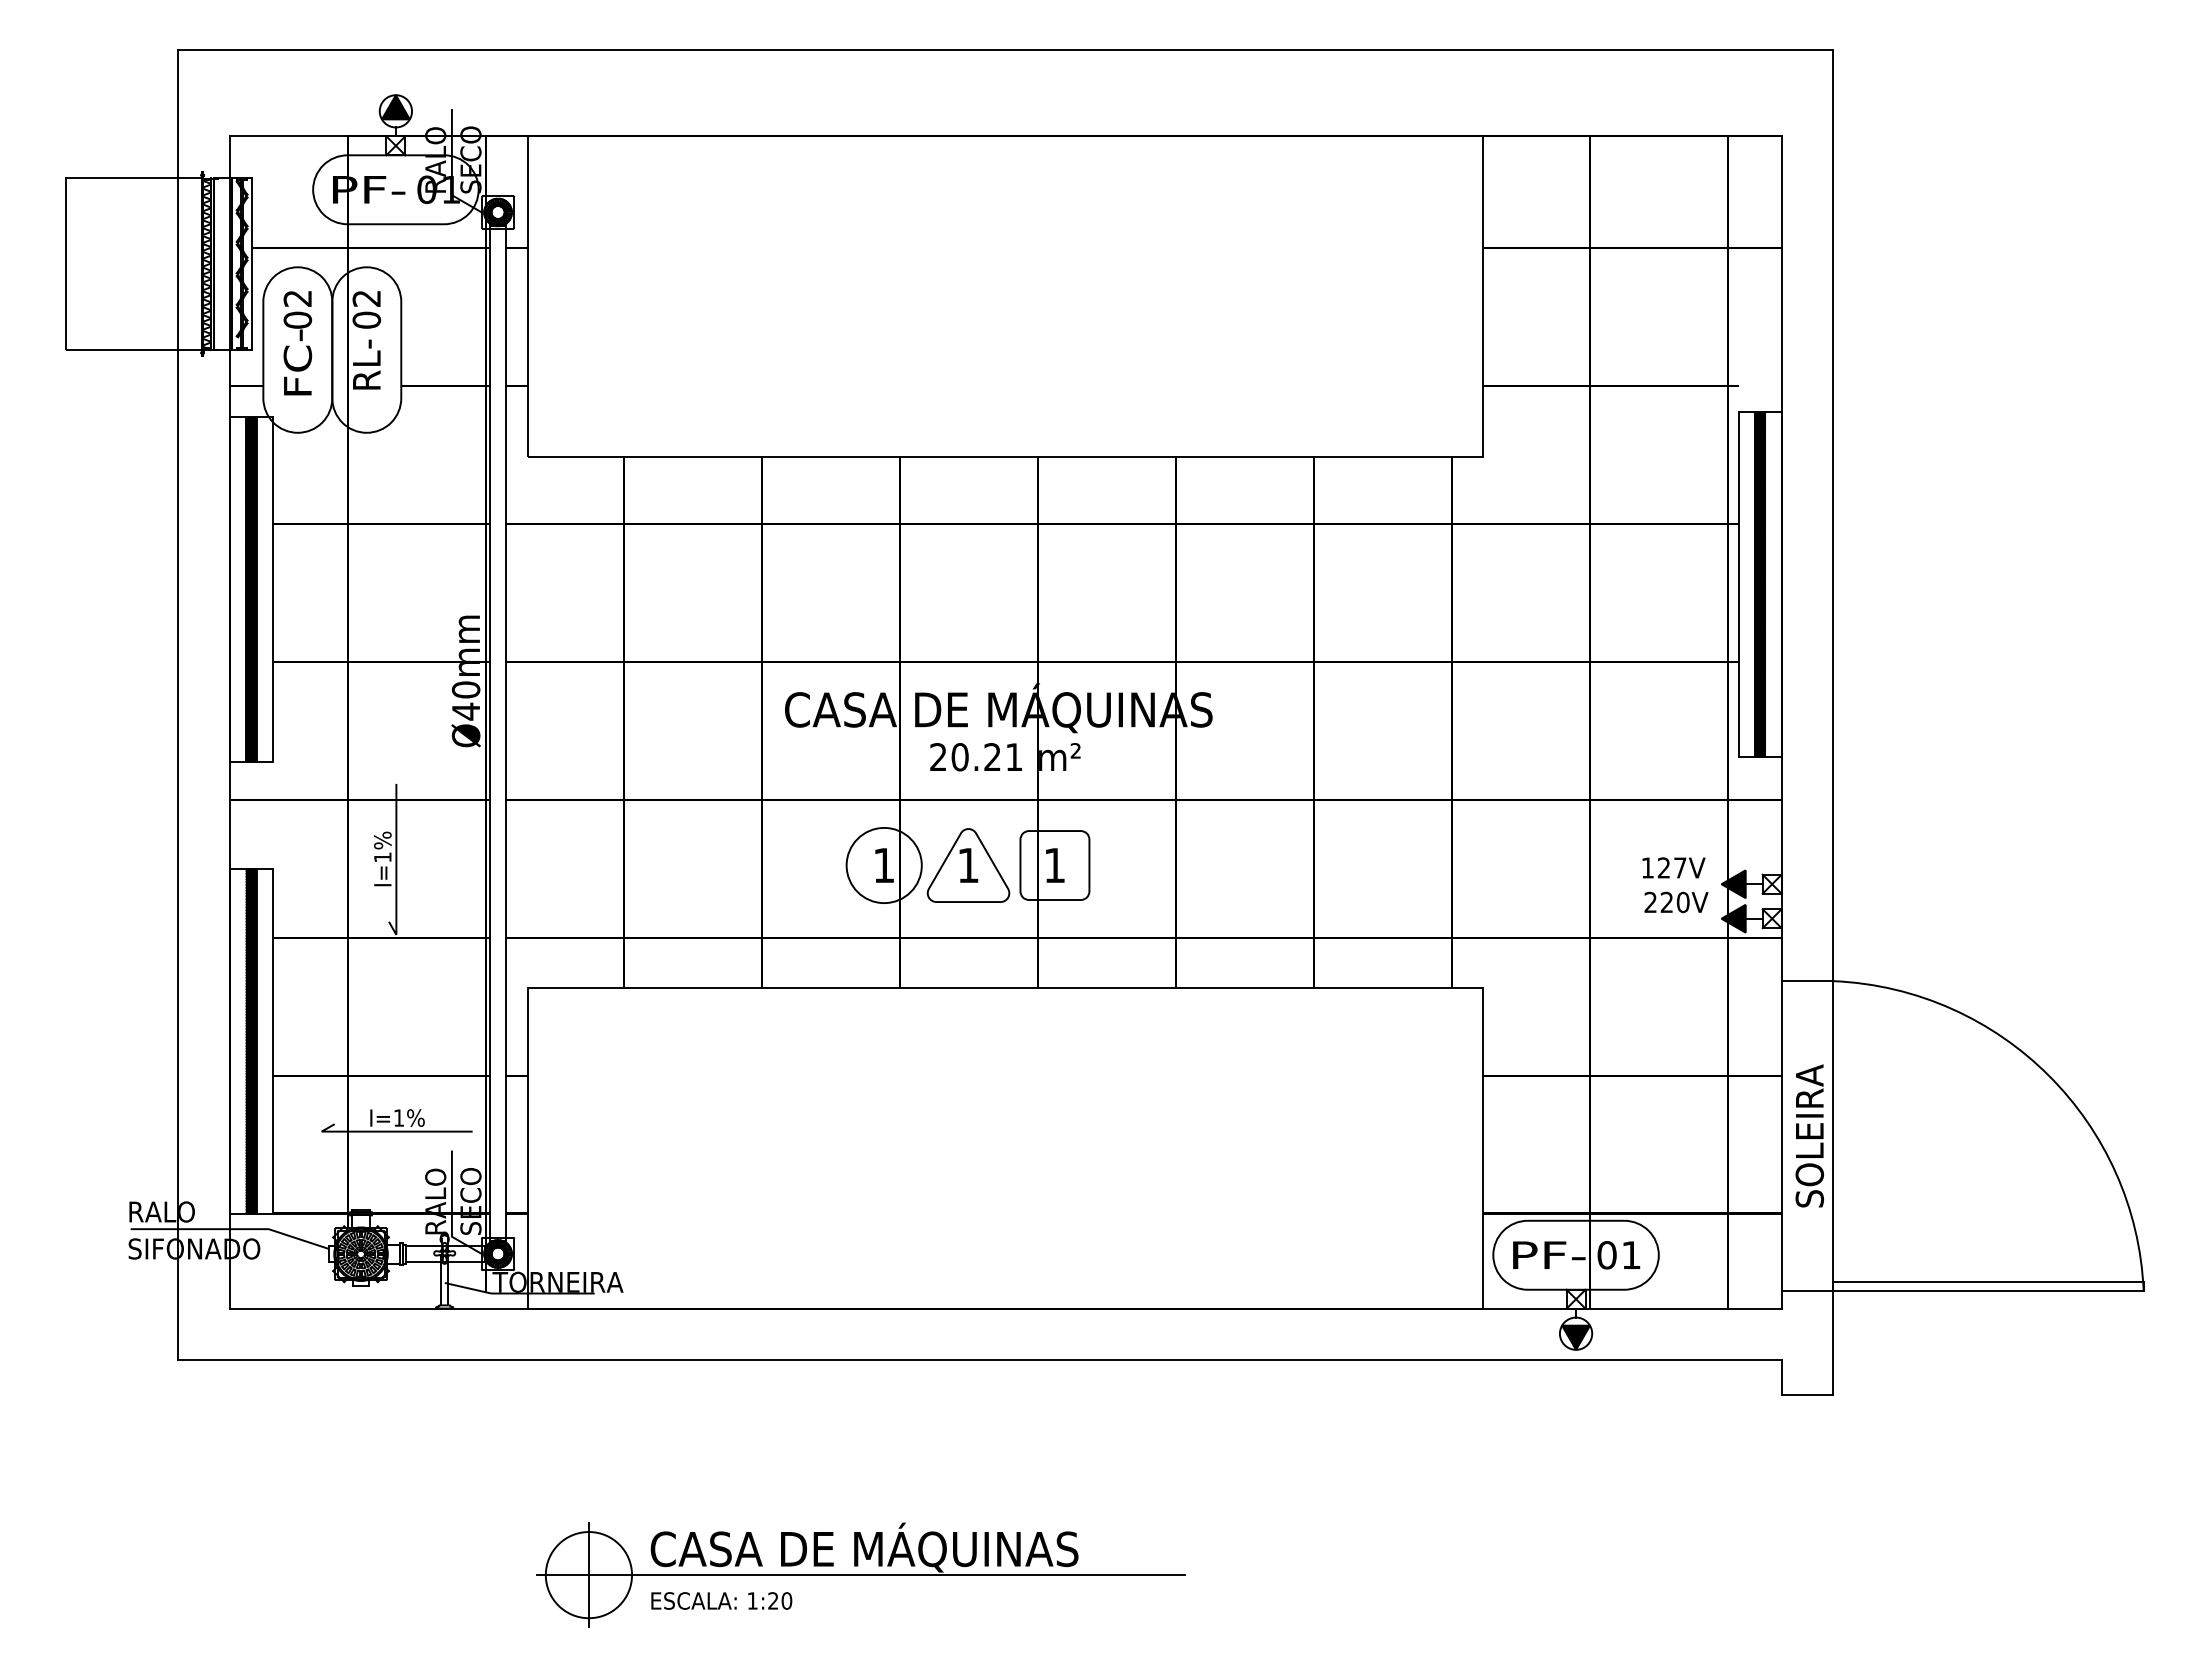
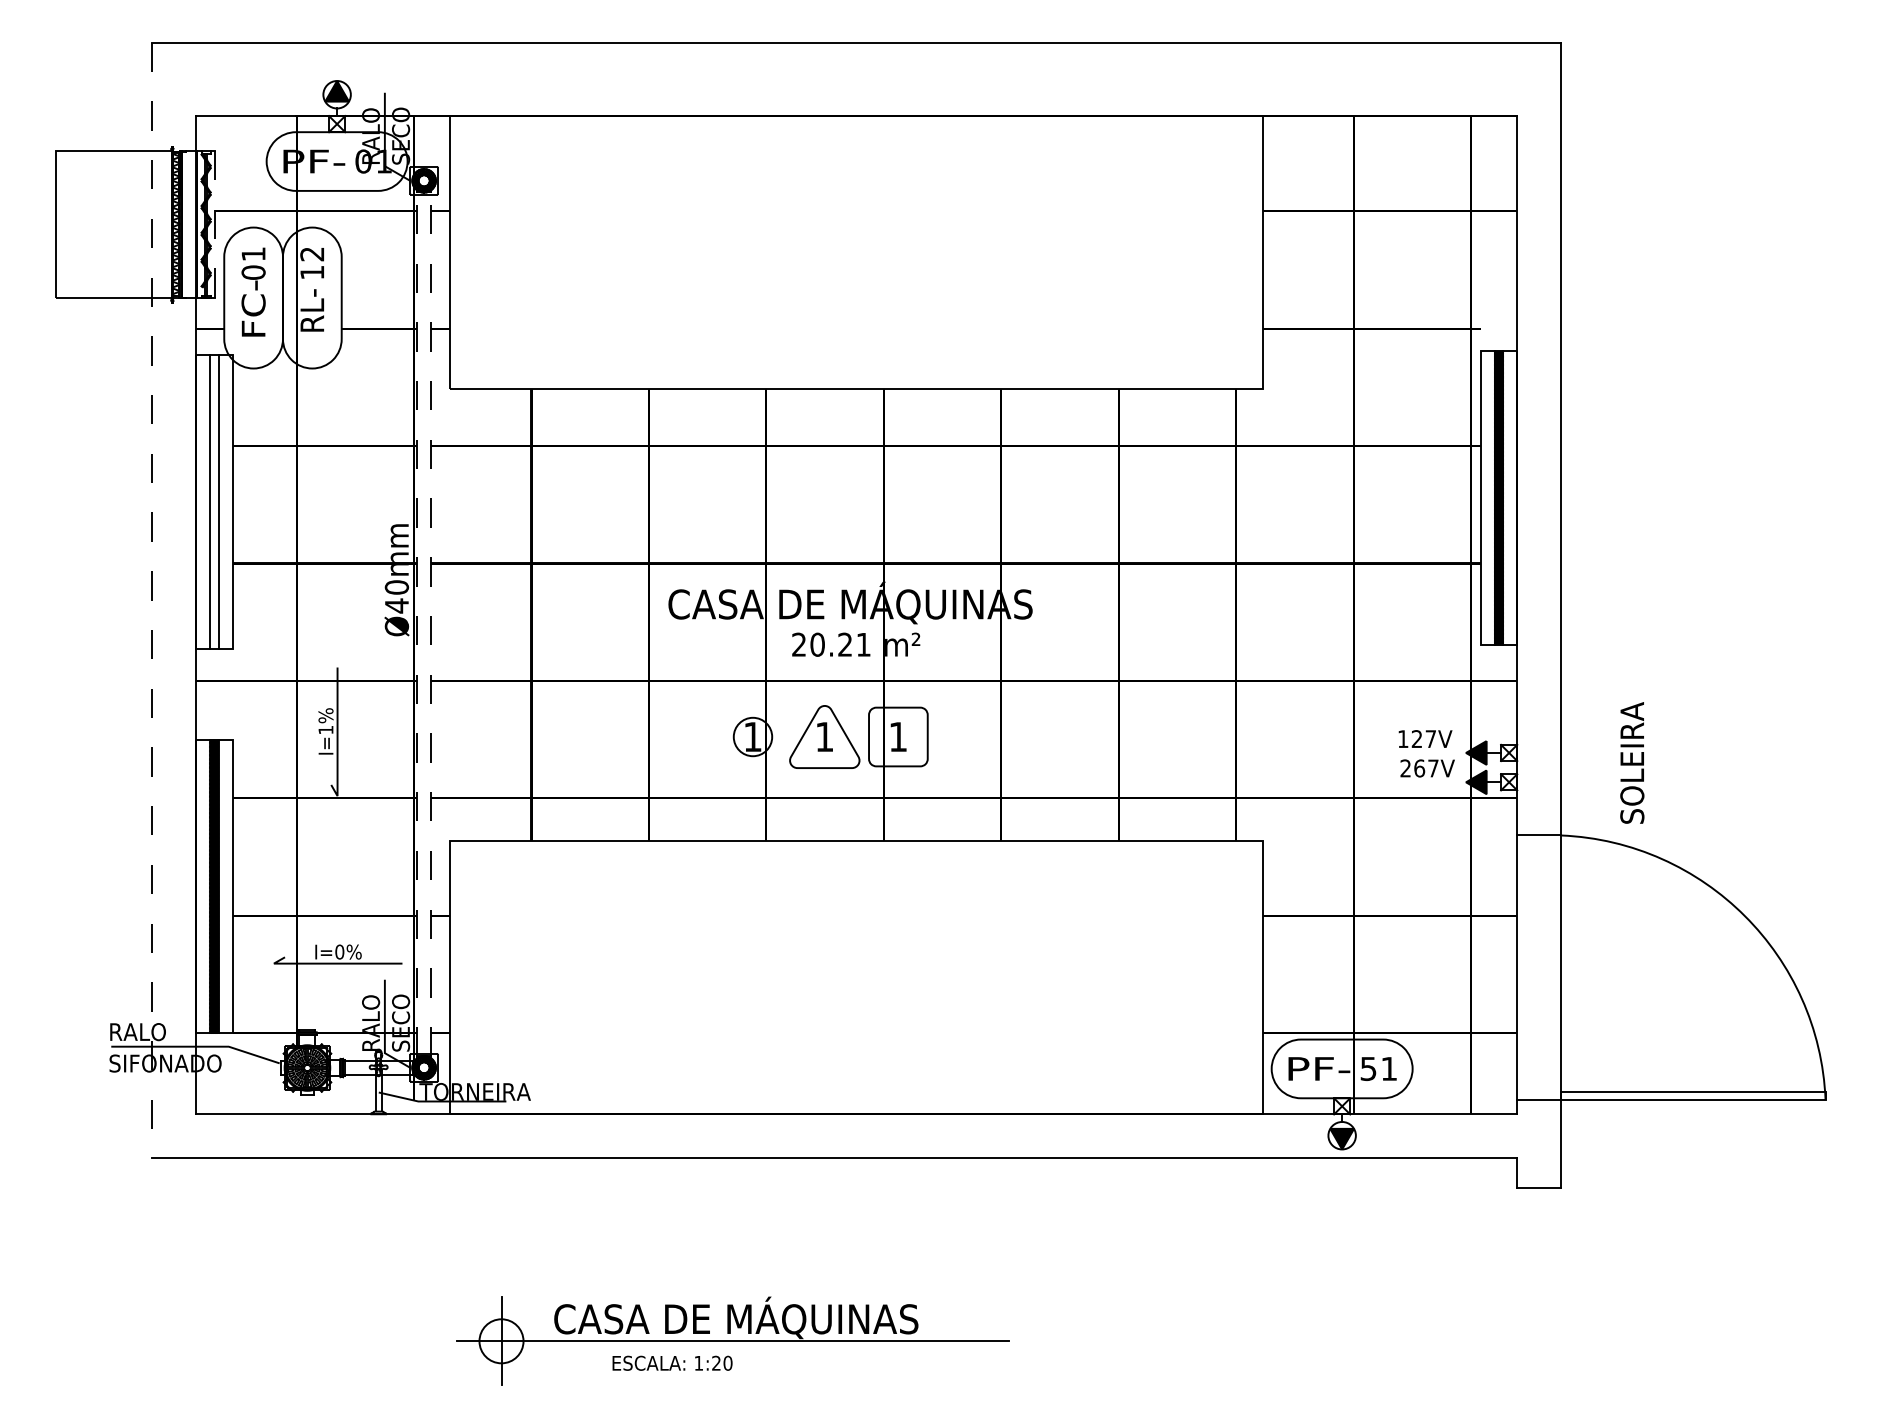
line: (252, 263) -> (215, 224), solid -> dashed
text: (297, 298) -> (253, 254), 02 -> 01
text: (366, 319) -> (312, 272), 02 -> 12
hatch: (251, 589) -> (214, 501), removed
line: (178, 705) -> (151, 600), solid -> dashed
line: (490, 732) -> (417, 623), solid -> dashed
line: (505, 732) -> (430, 623), solid -> dashed
circle: (883, 865) -> (752, 736), size x0.6
text: (1674, 902) -> (1425, 768), 220V -> 267V
text: (398, 1117) -> (339, 951), I=1%%% -> I=0%%%
text: (1809, 1135) -> (1632, 762), moved
text: (1606, 1255) -> (1368, 1069), 01 -> 51
circle: (588, 1575) -> (501, 1341), size x0.6
text: (721, 1600) -> (672, 1362), moved

